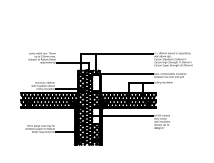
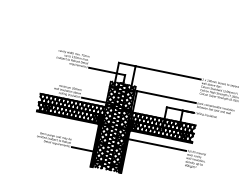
hatch: (95, 83) -> (128, 100), added
hatch: (95, 115) -> (120, 137), added

